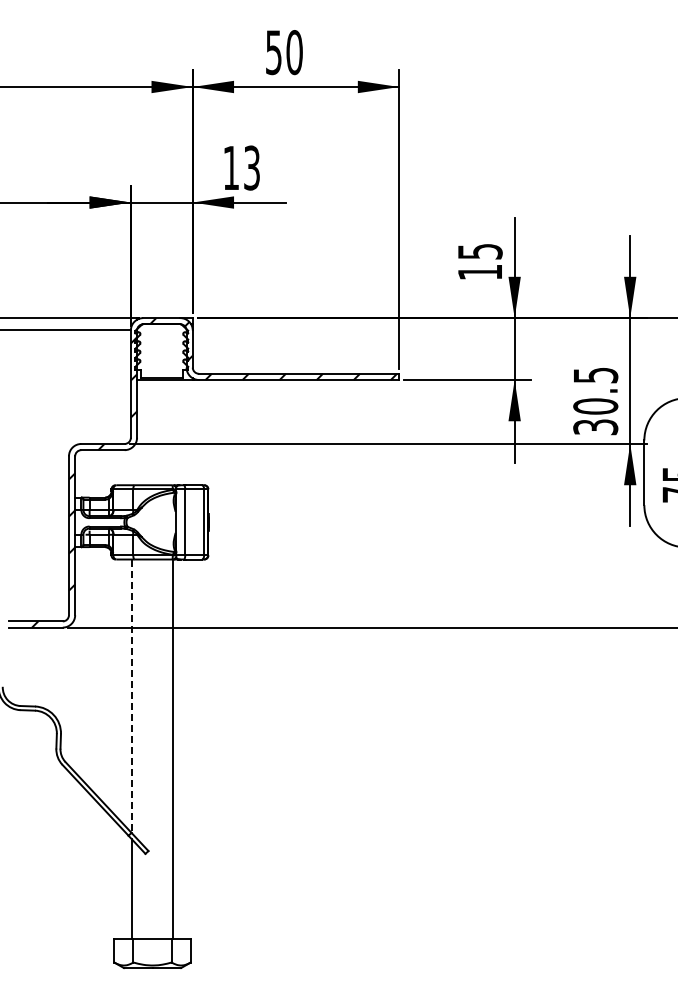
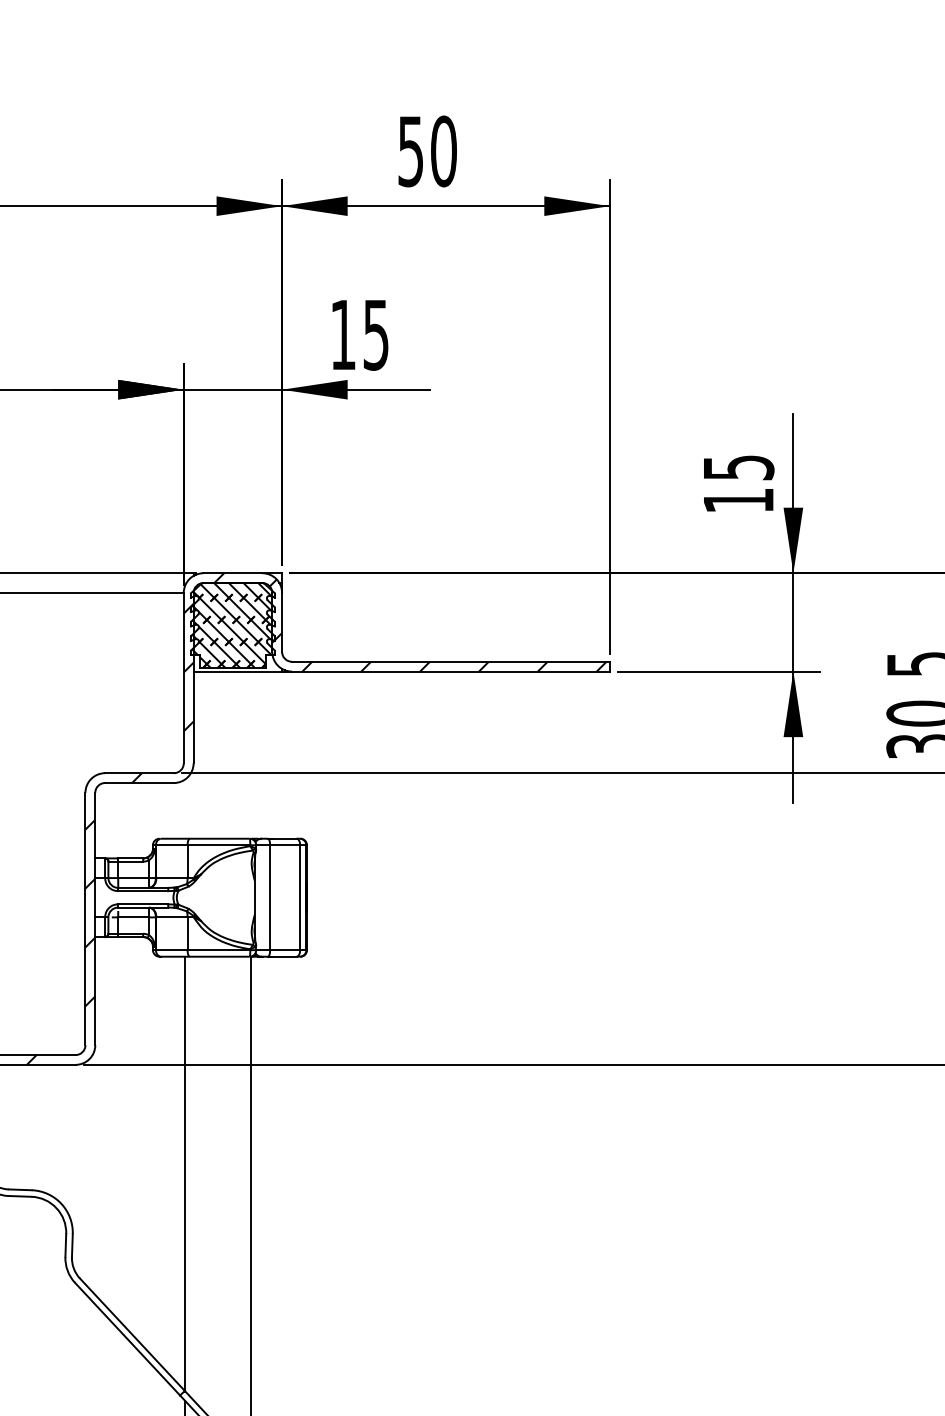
text: (252, 167) -> (376, 334), 13 -> 15
hatch: (162, 350) -> (234, 624), added
line: (131, 696) -> (184, 1174), dashed -> solid

